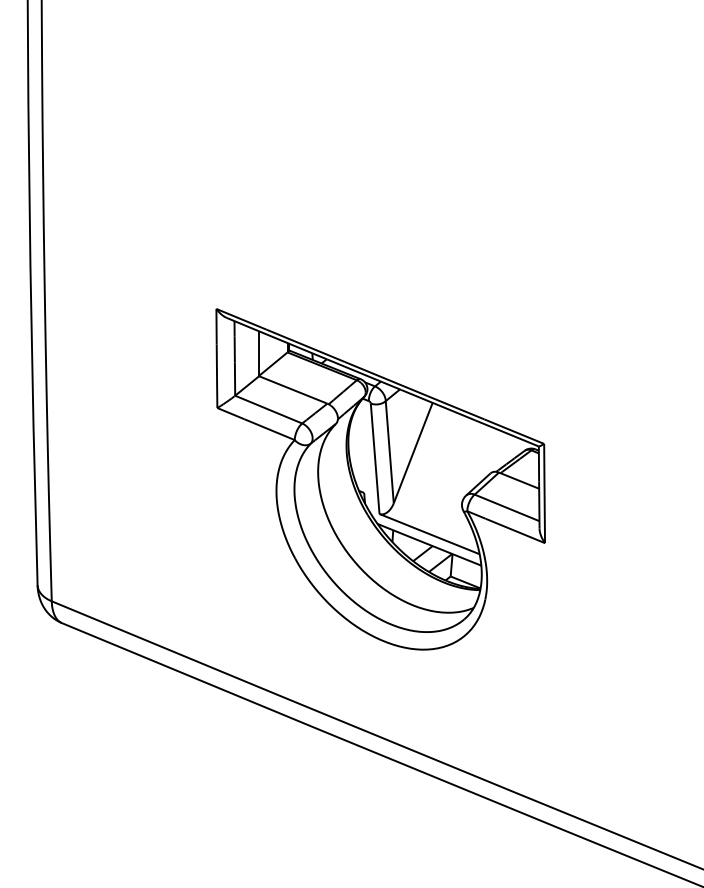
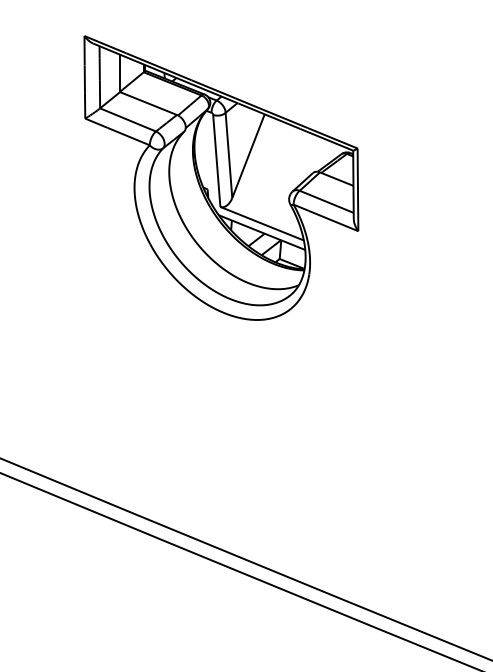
part: (380, 479) -> (221, 178), moved

